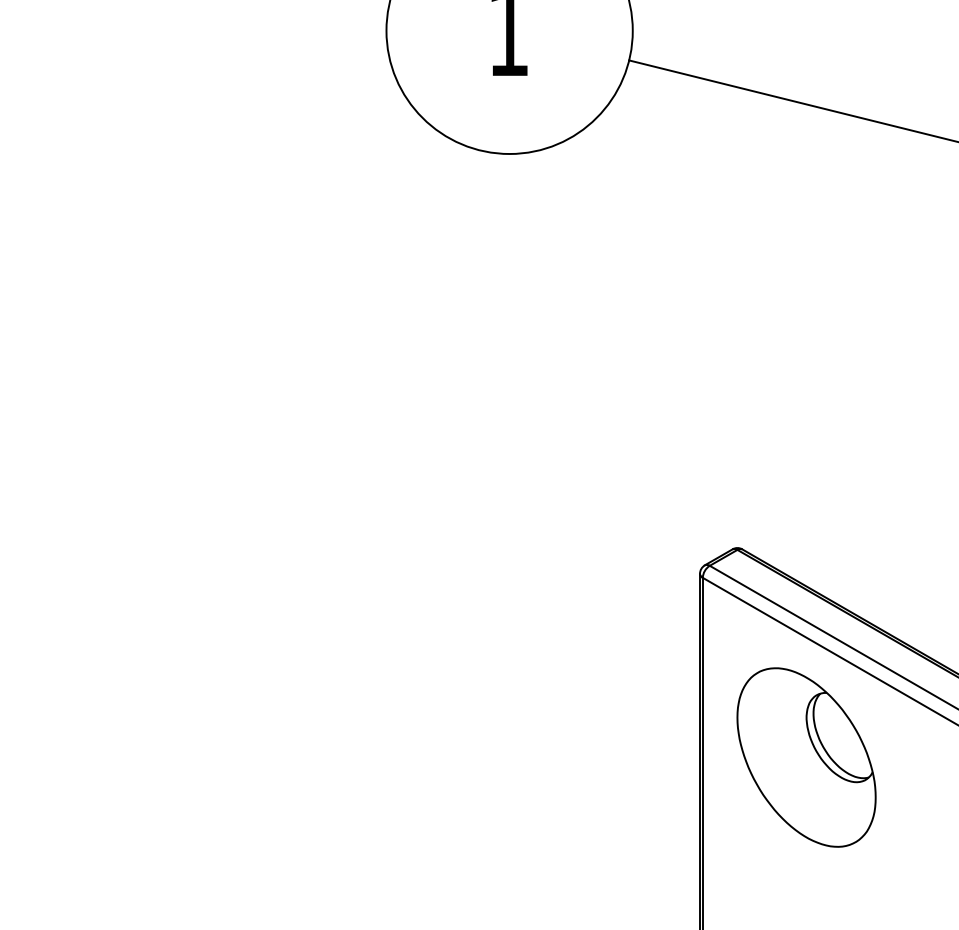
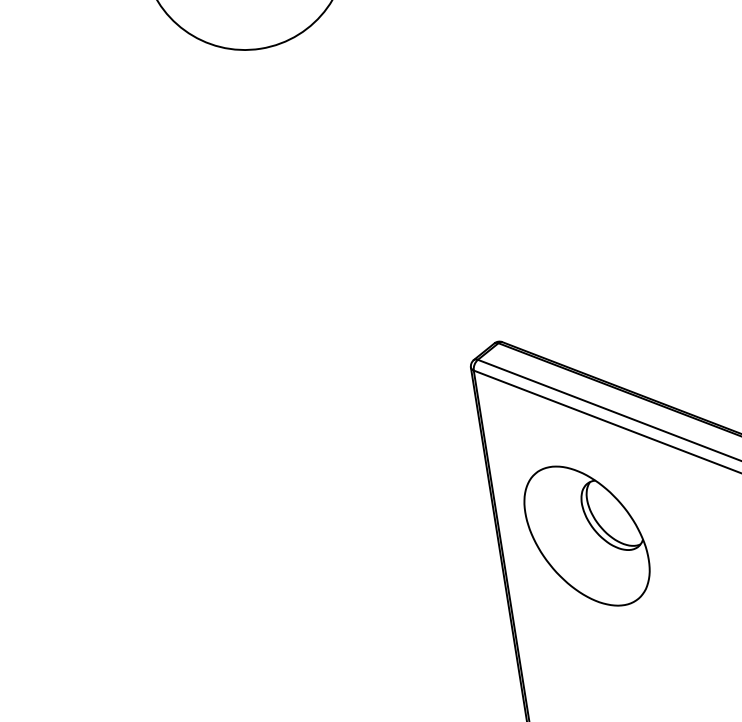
part: (806, 757) -> (586, 536), moved

